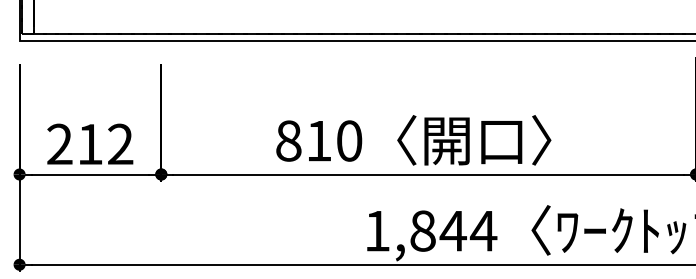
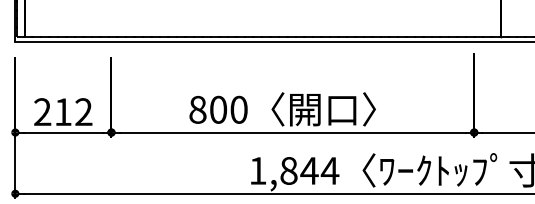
text: (319, 140) -> (218, 109), 810 -> 800

